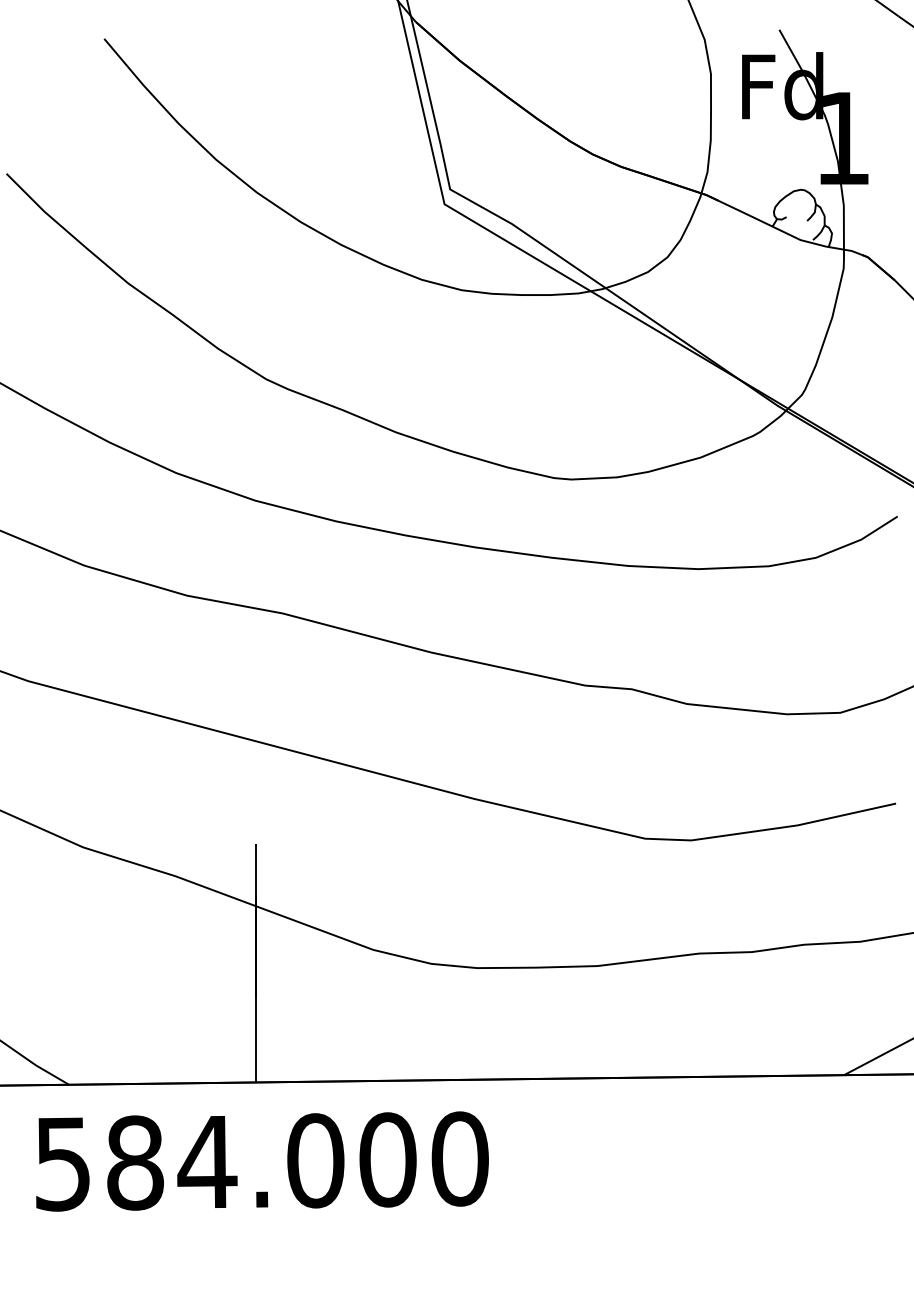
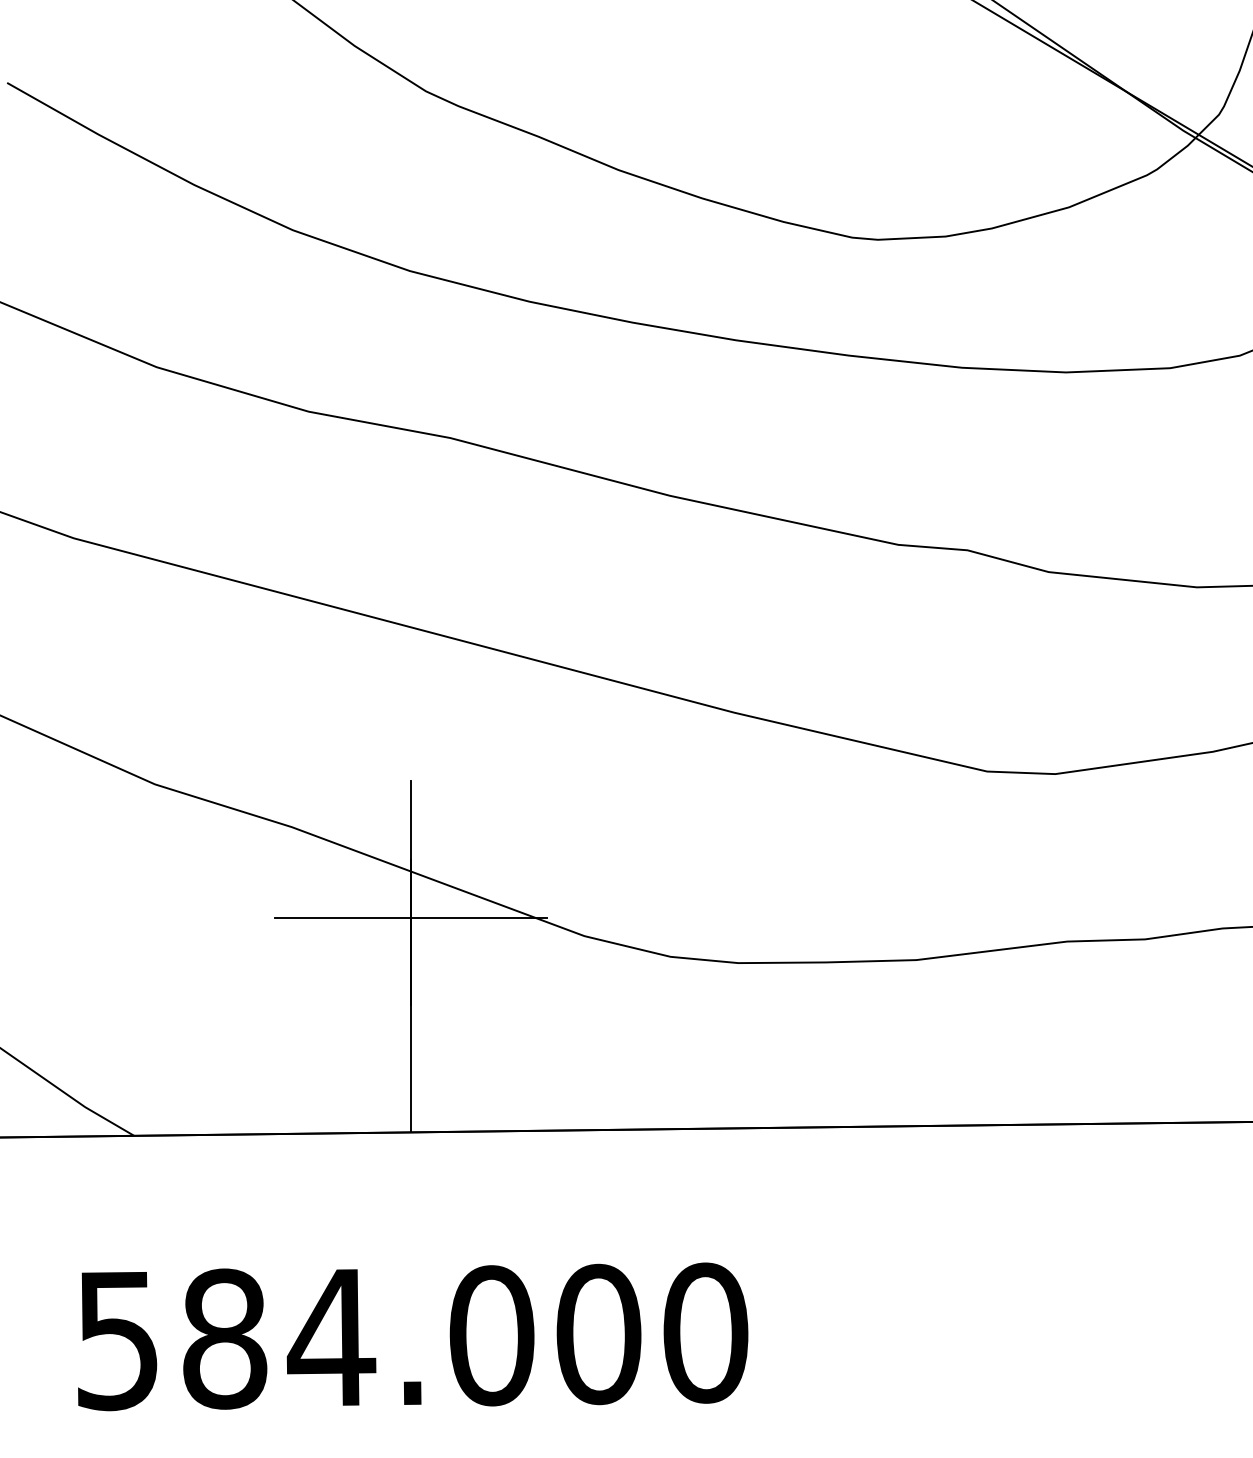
line: (256, 937) -> (411, 917), added
text: (262, 1161) -> (413, 1336), moved

